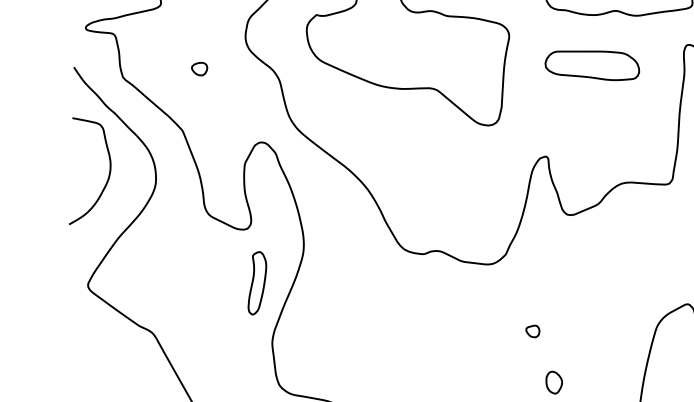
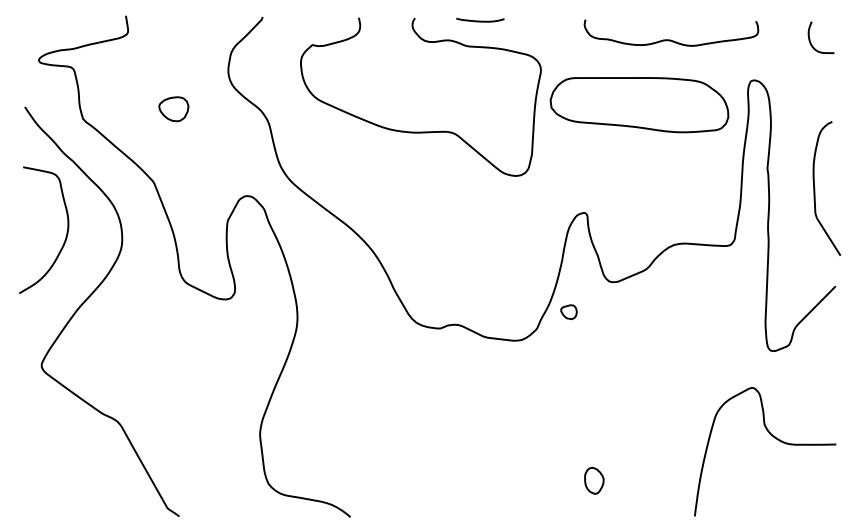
part: (592, 66) -> (639, 105), size x1.6
part: (199, 68) -> (173, 108), size x1.6
part: (257, 282) -> (242, 362), removed
part: (532, 331) -> (568, 312), moved

